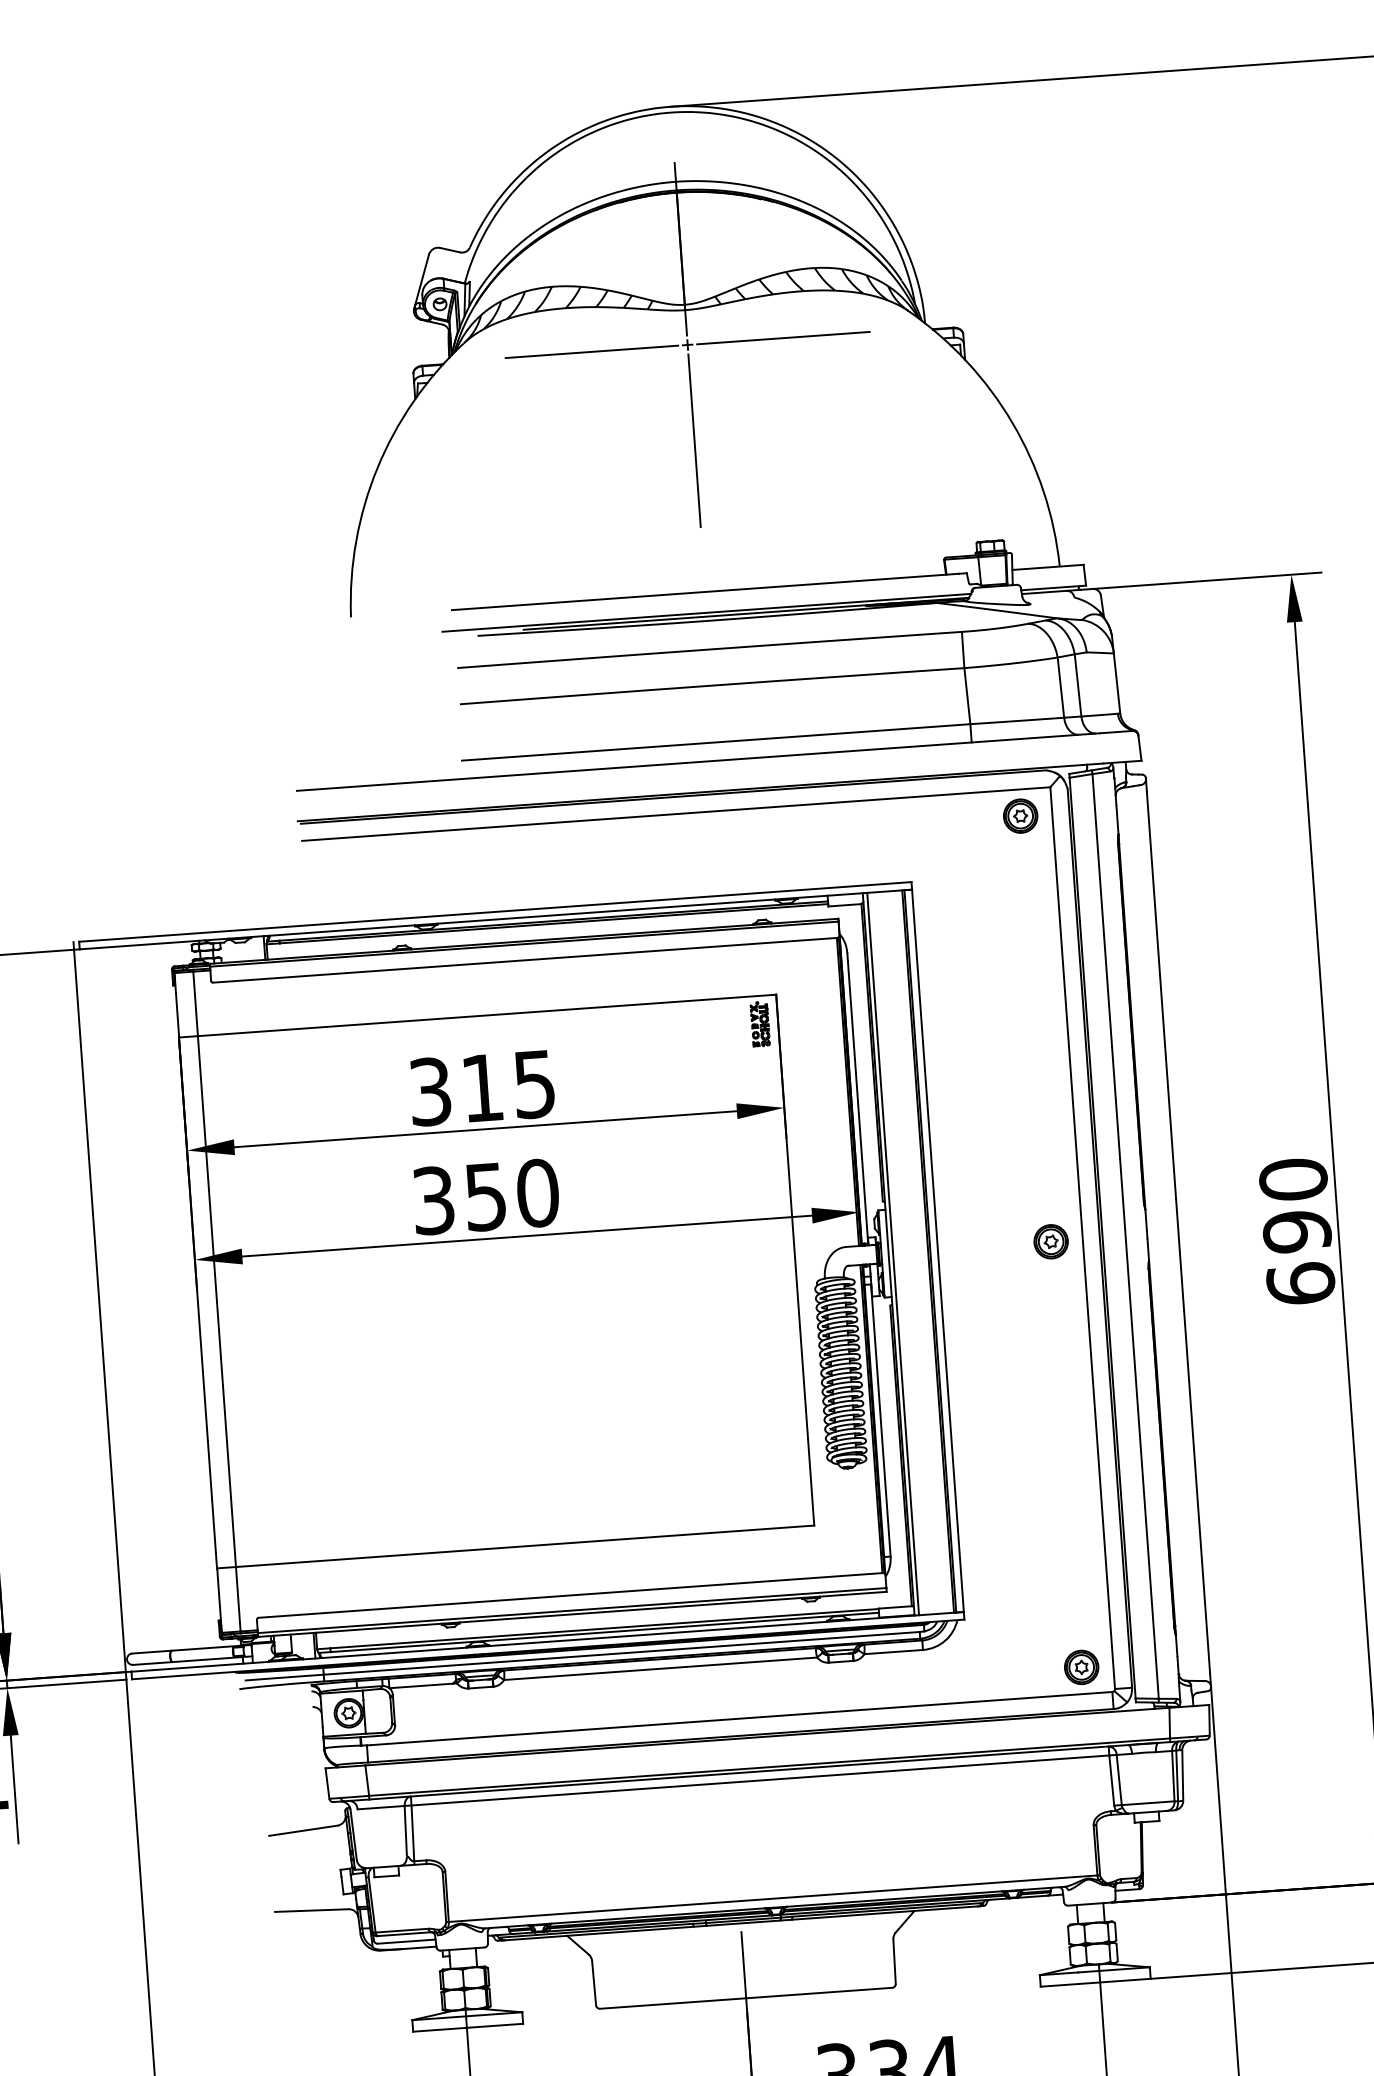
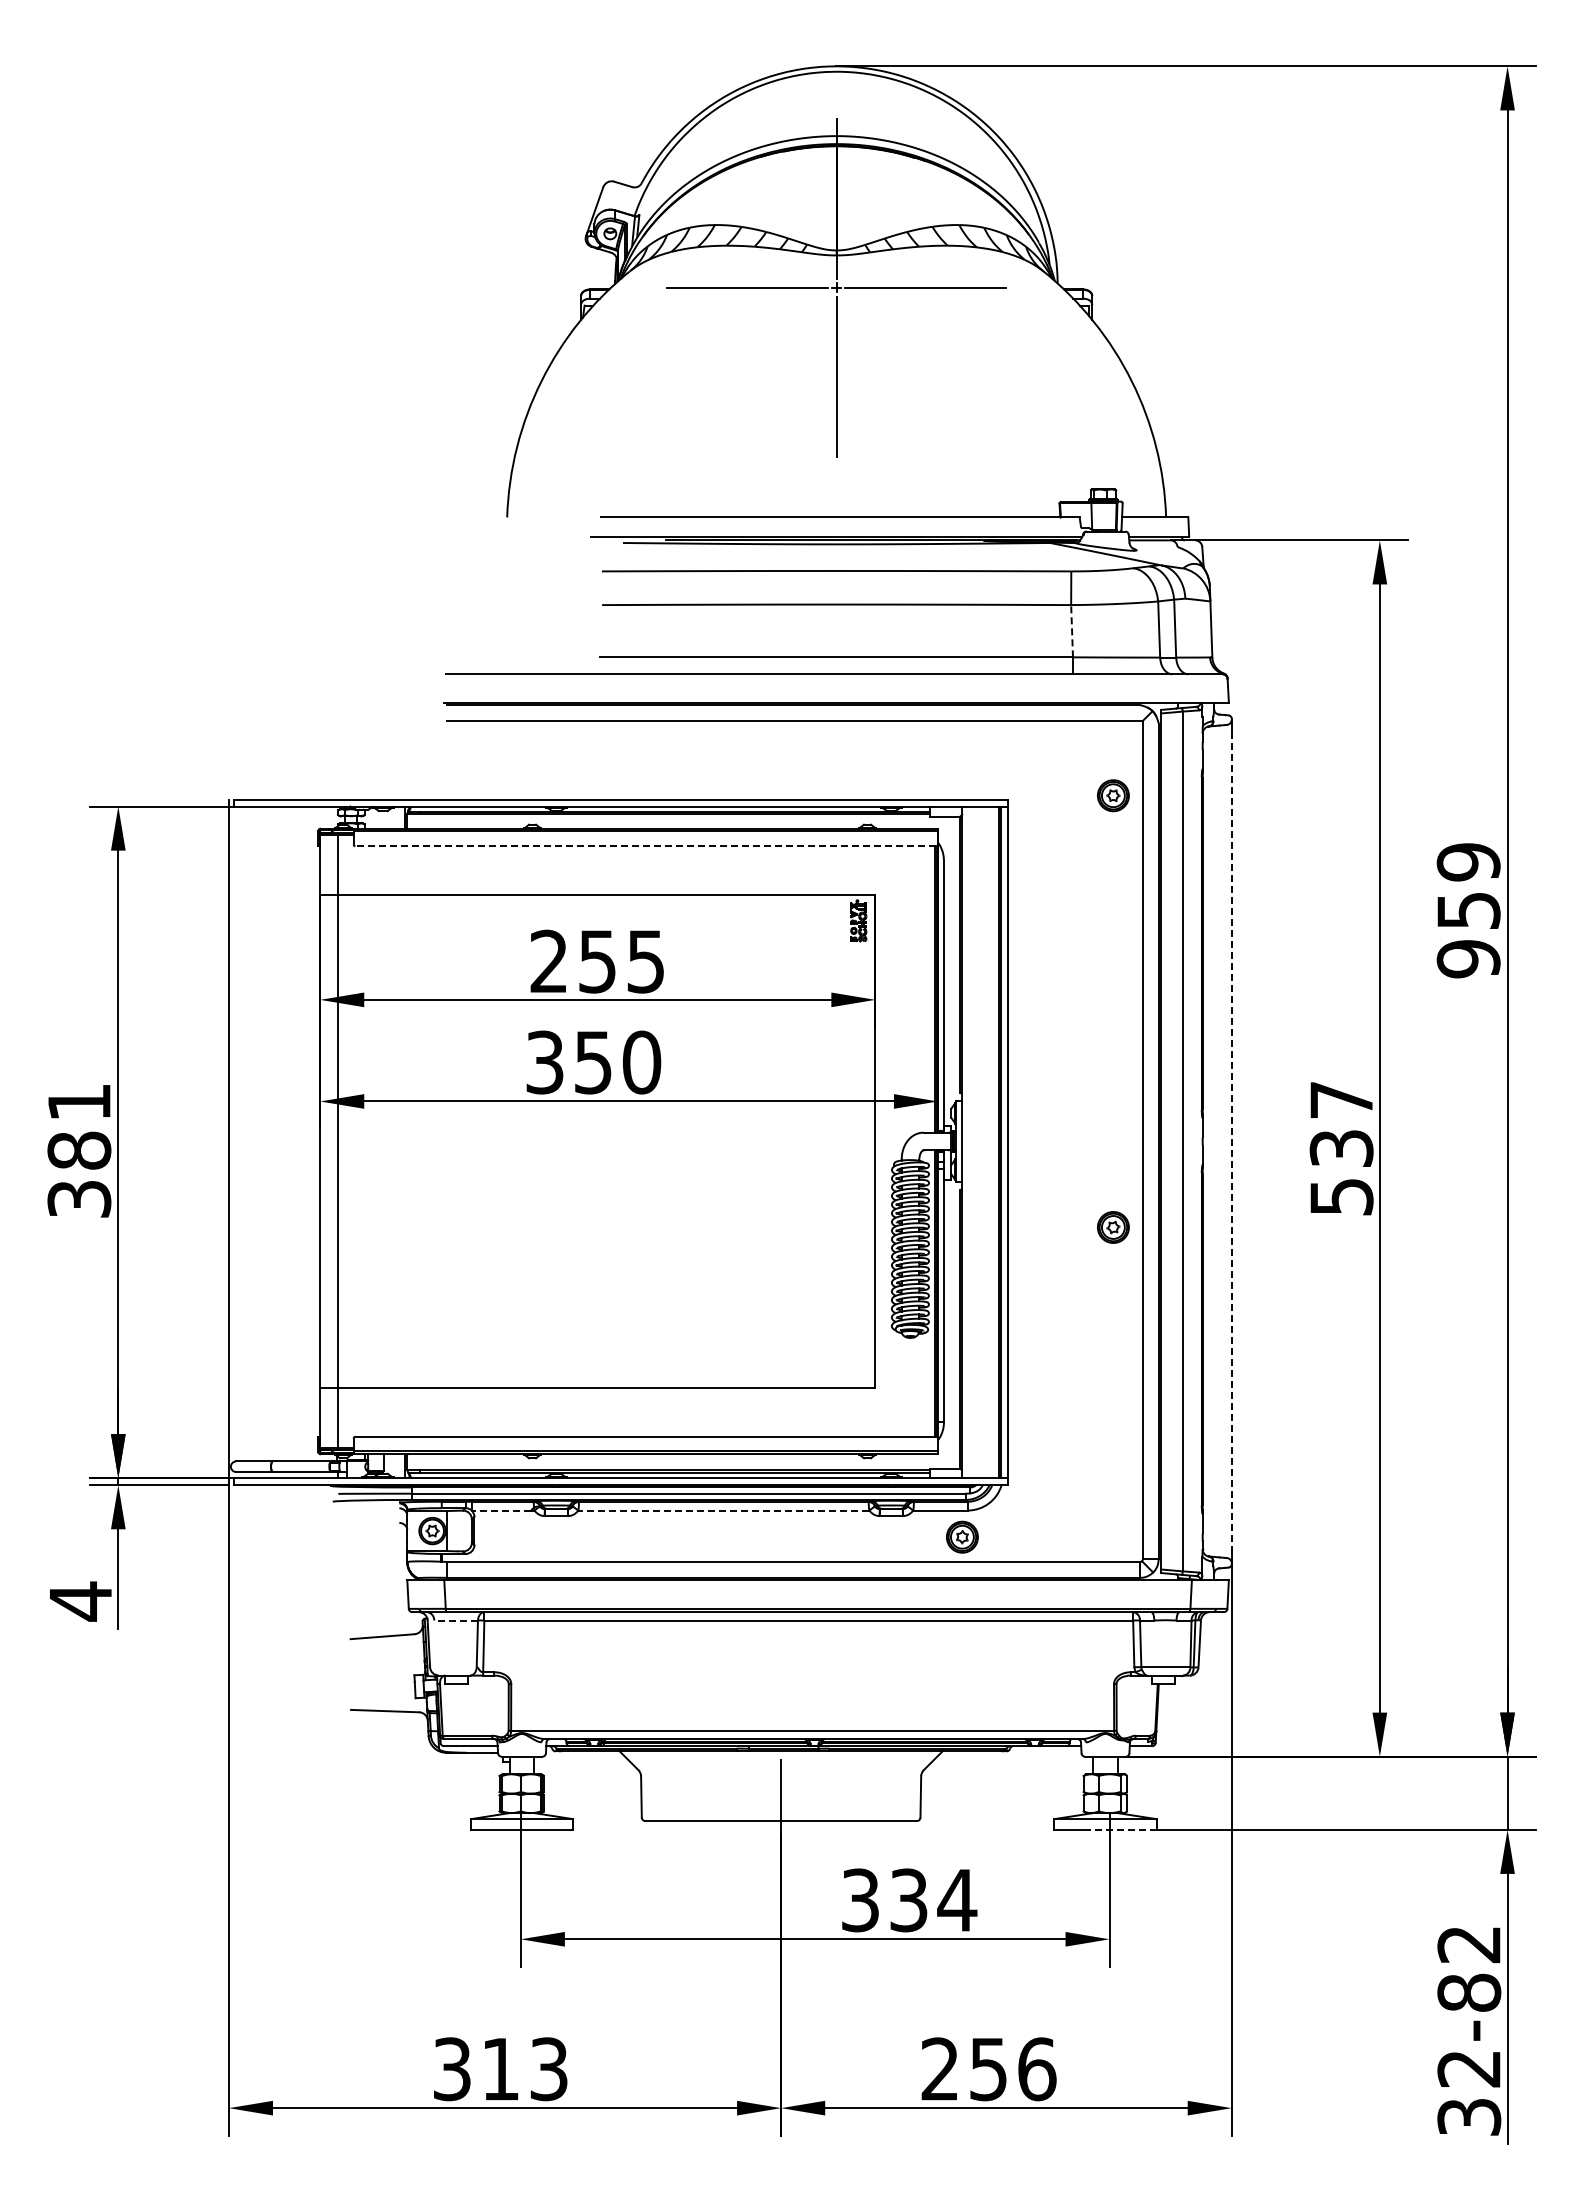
line: (967, 695) -> (1072, 630), solid -> dashed
part: (1020, 815) -> (1113, 795), moved
line: (525, 960) -> (645, 846), solid -> dashed
text: (455, 1089) -> (572, 961), 315 -> 255
text: (1297, 1231) -> (1341, 1148), 690 -> 537
line: (1178, 1232) -> (1231, 1141), solid -> dashed
part: (1051, 1241) -> (1113, 1227), moved
line: (893, 1254) -> (966, 1142), removed
part: (1081, 1666) -> (962, 1536), moved
line: (660, 1668) -> (723, 1510), solid -> dashed
line: (421, 1685) -> (501, 1510), solid -> dashed
line: (381, 1807) -> (456, 1620), solid -> dashed
line: (1113, 1981) -> (1122, 1829), solid -> dashed

